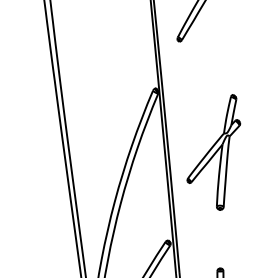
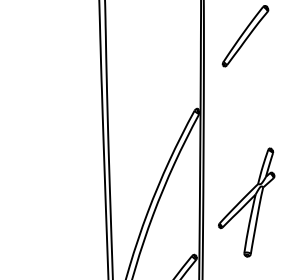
part: (213, 153) -> (246, 202), moved

